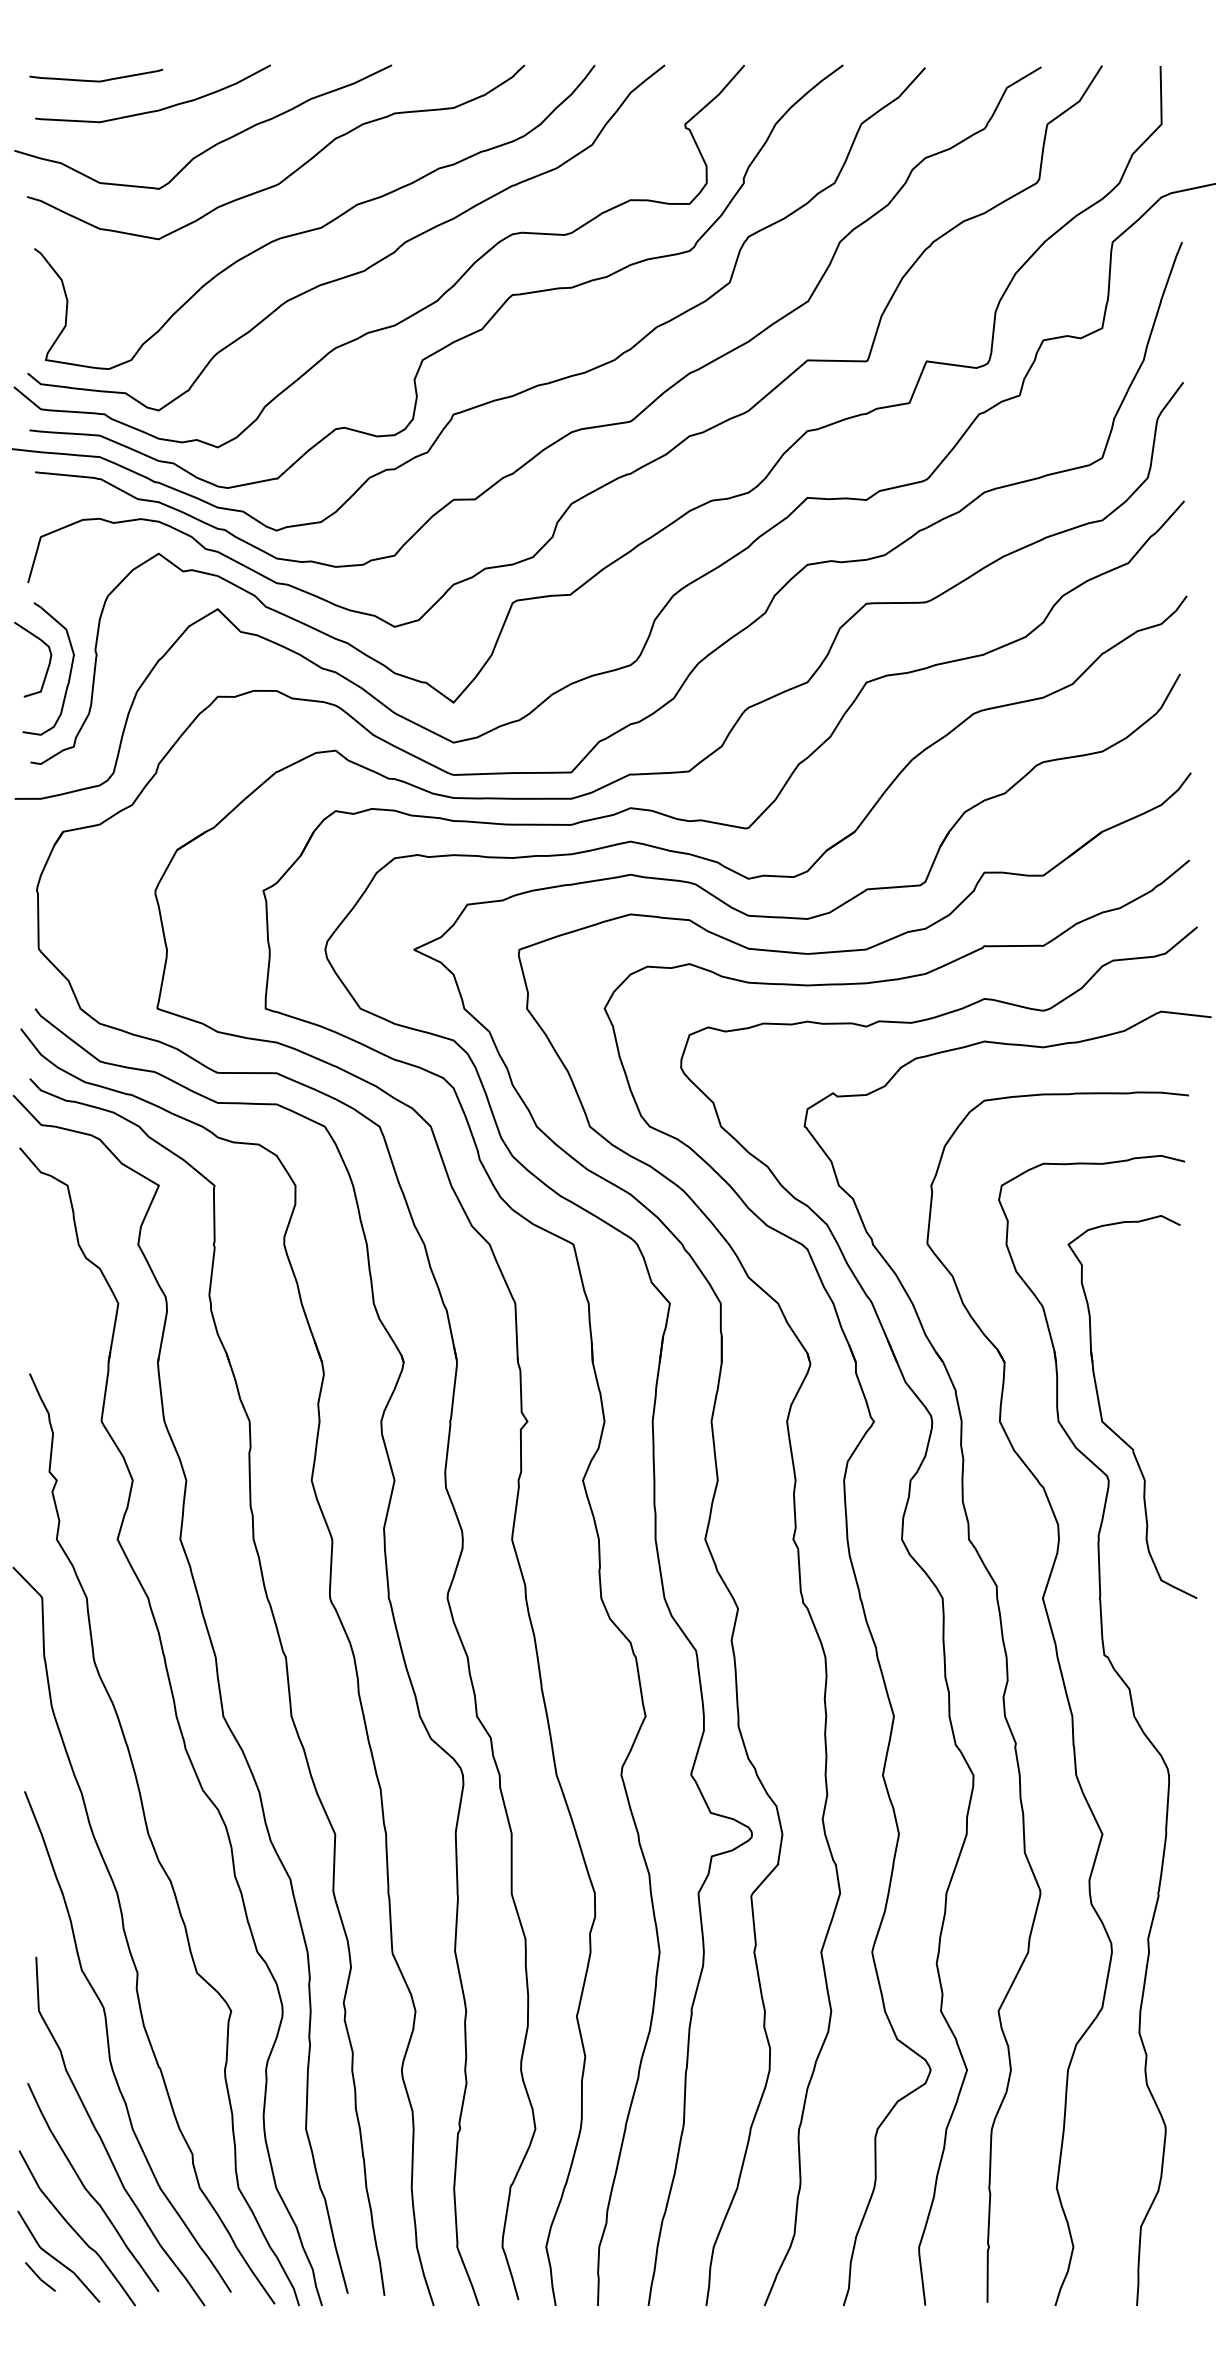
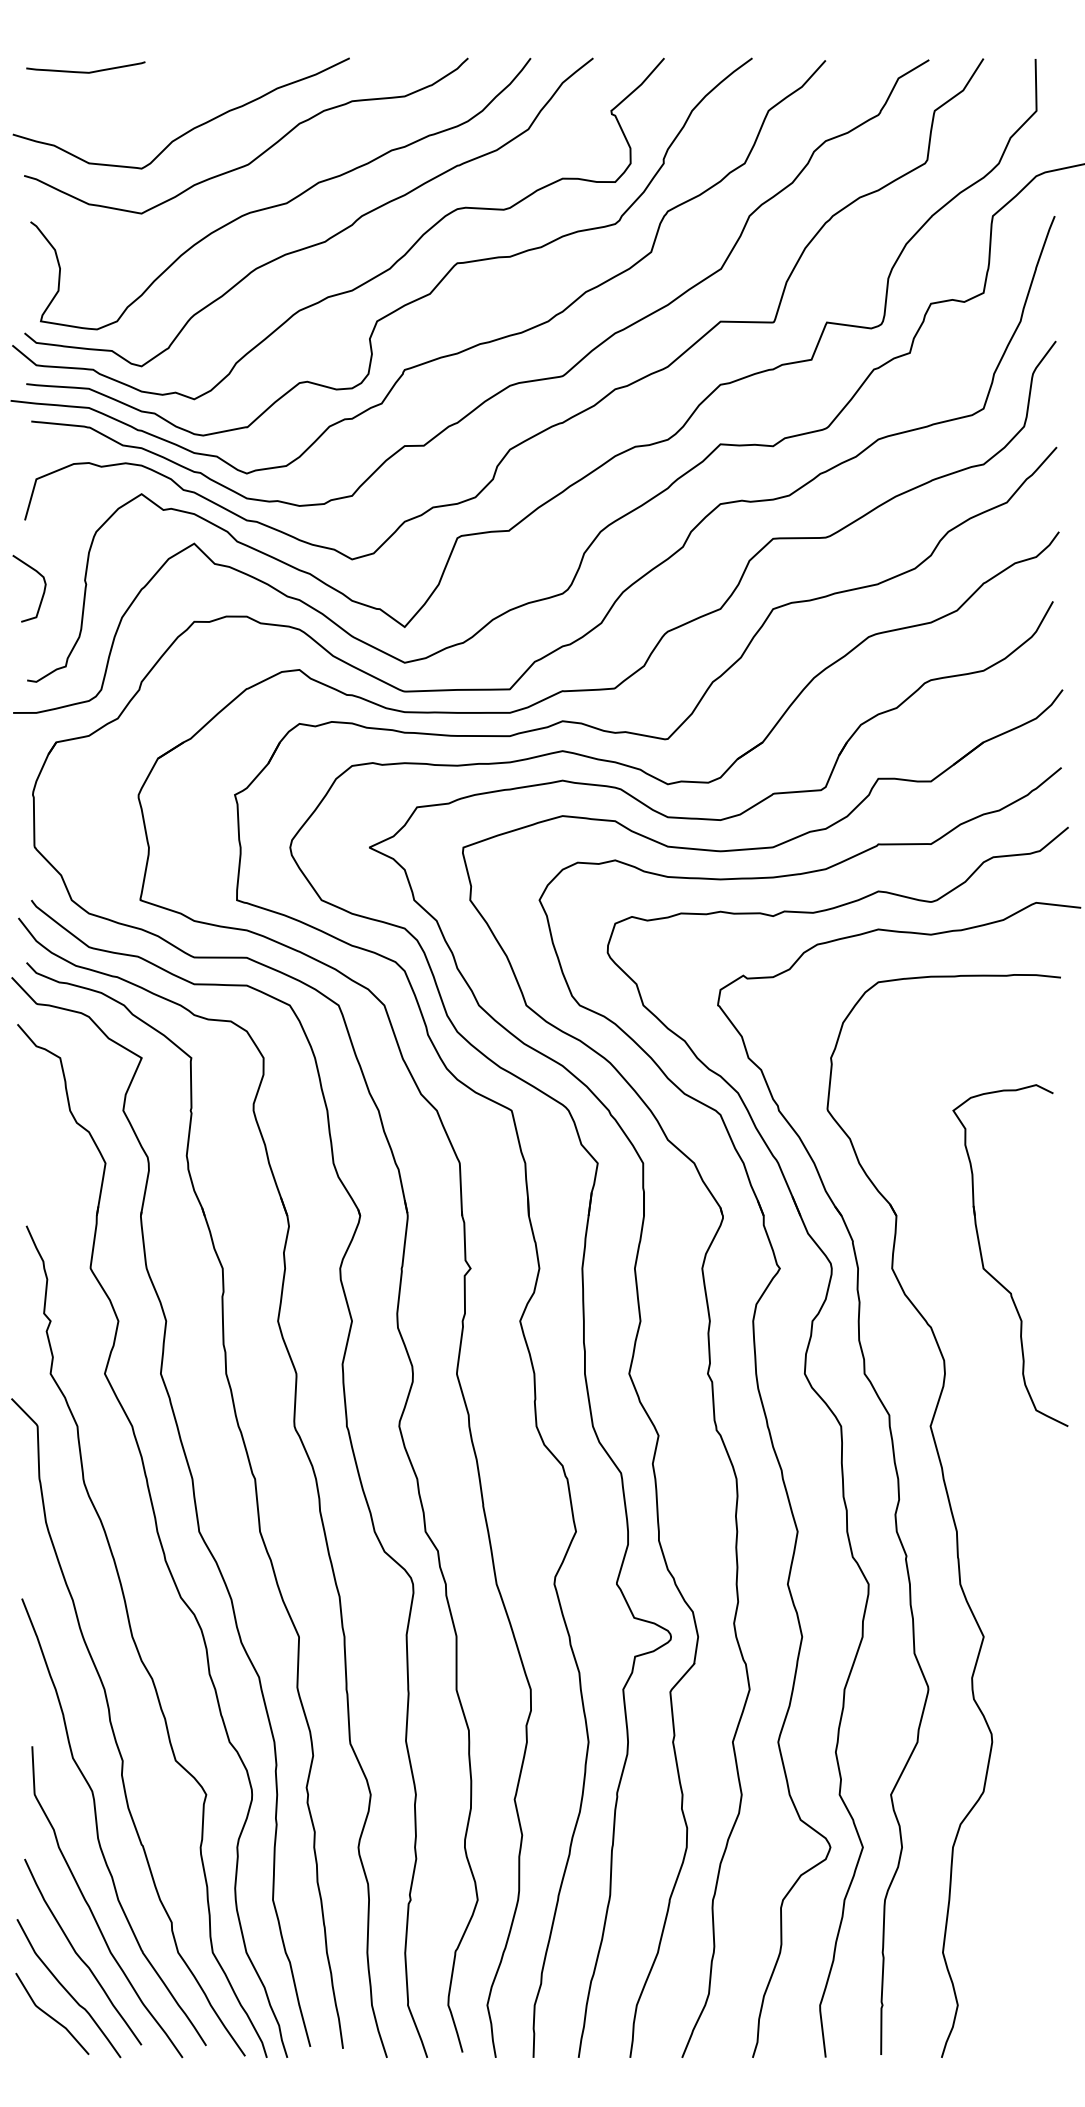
curve: (158, 109) -> (141, 97), removed
curve: (68, 673) -> (61, 601), removed
part: (1132, 1713) -> (1010, 1529), removed
line: (39, 2276) -> (35, 2031), removed

